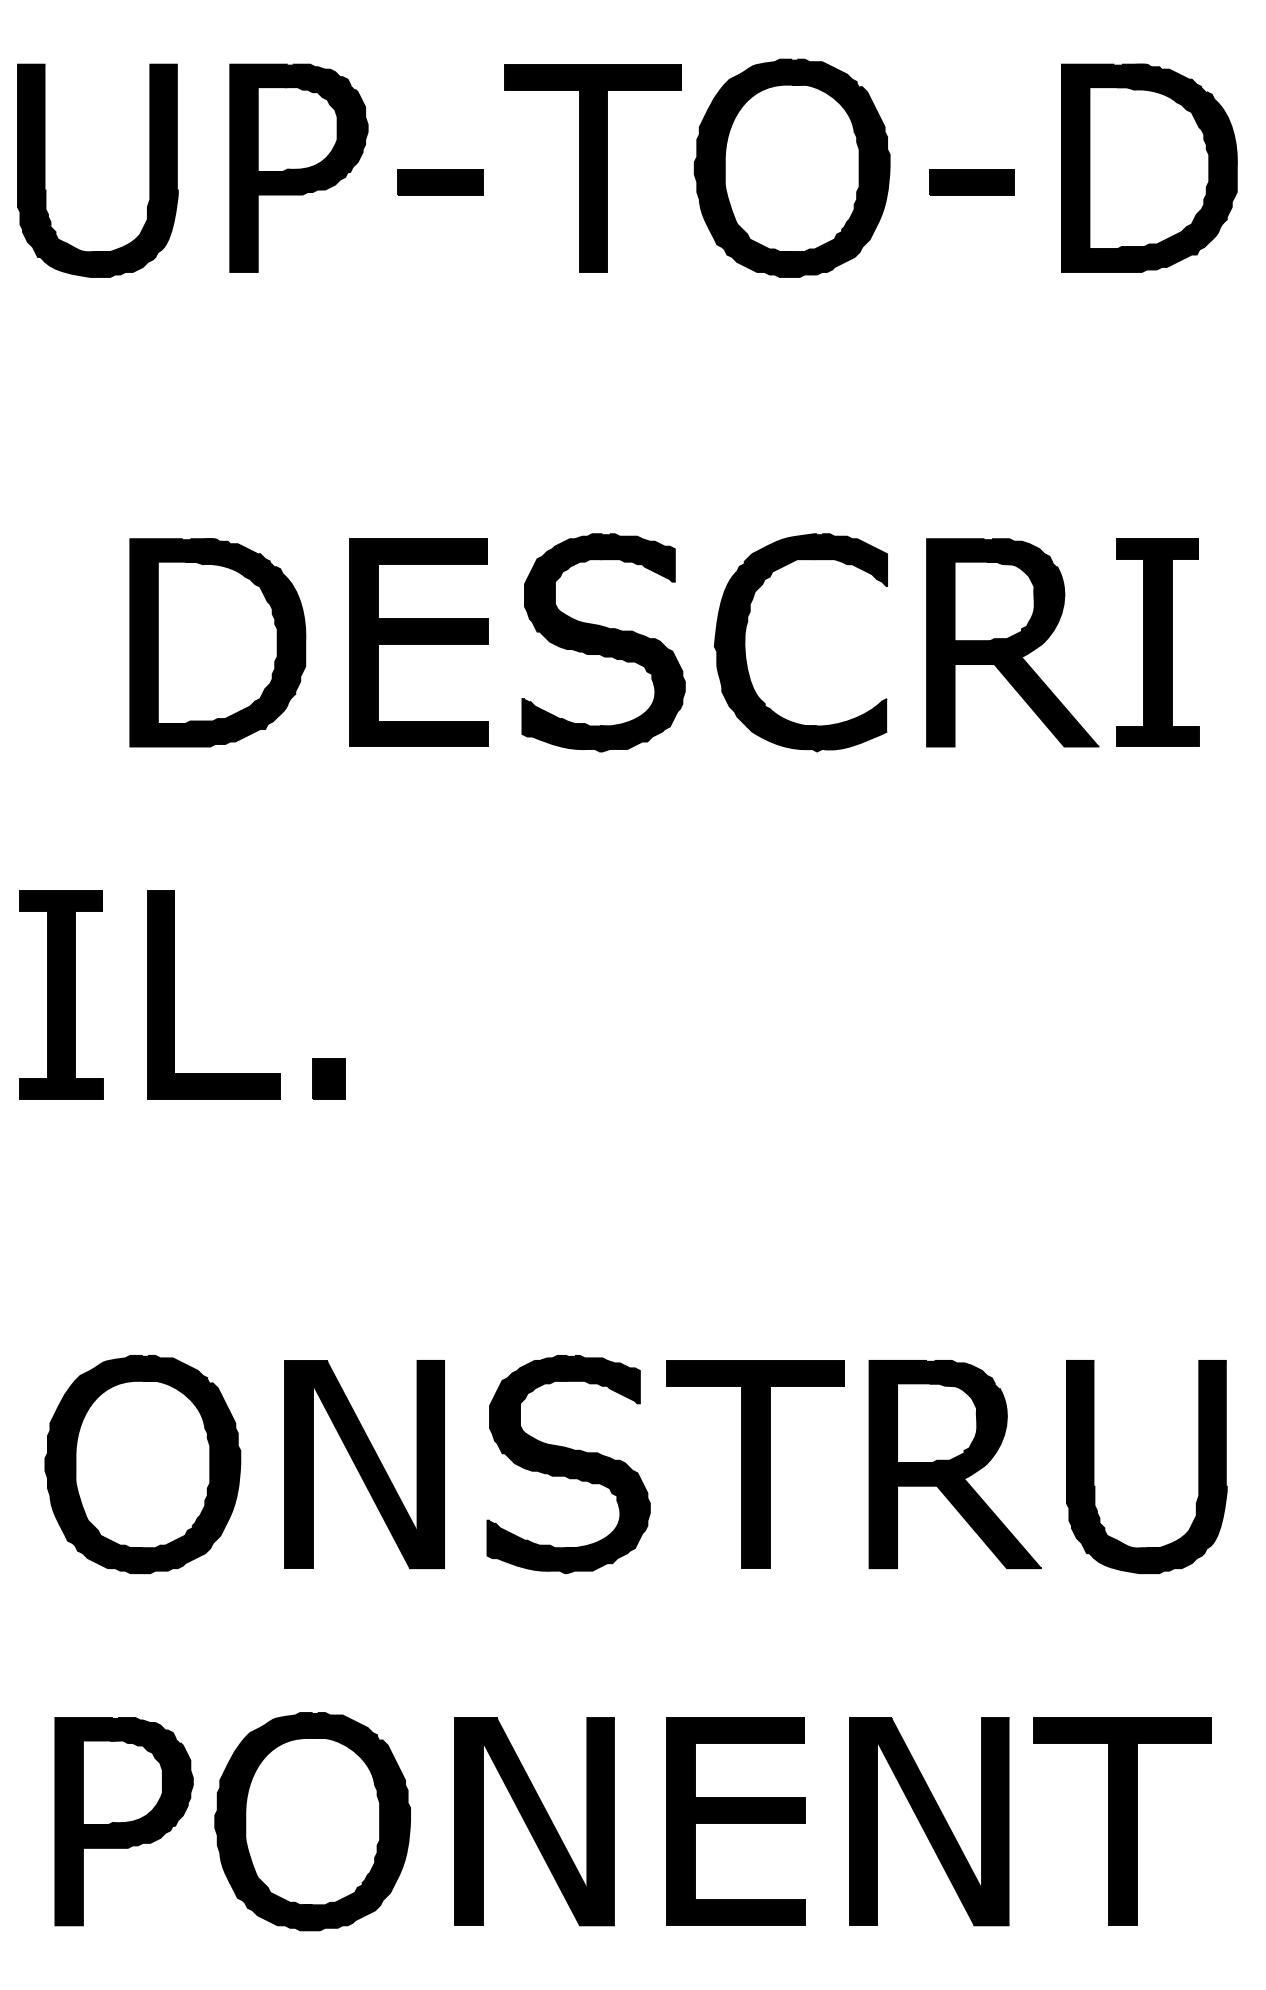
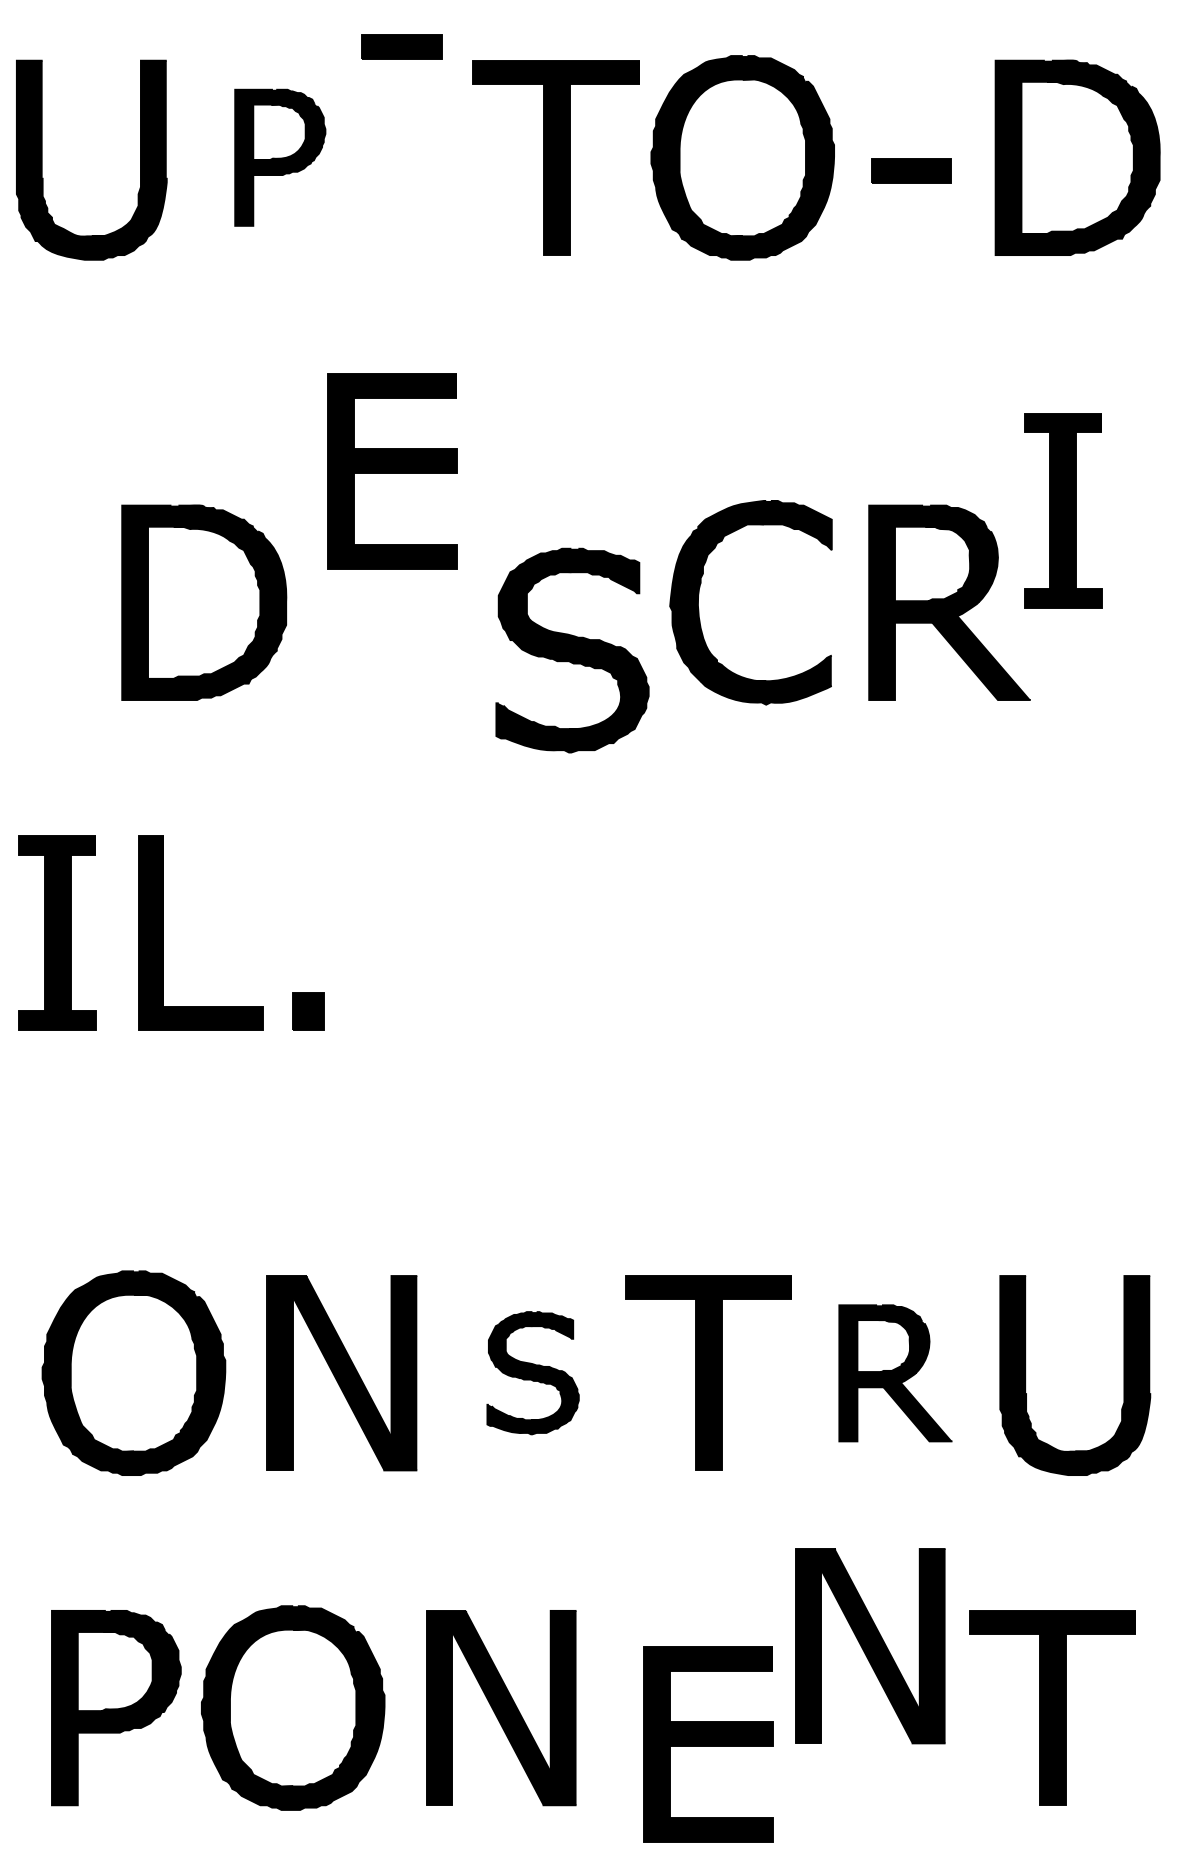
part: (298, 167) -> (279, 157), size x0.7
part: (440, 182) -> (402, 47), moved
part: (418, 642) -> (392, 471), moved
part: (603, 642) -> (572, 650), moved
part: (1157, 642) -> (1062, 510), moved
part: (568, 1464) -> (533, 1373), size x0.6
part: (954, 1464) -> (894, 1373), size x0.7
part: (735, 1821) -> (708, 1744), moved
part: (929, 1821) -> (870, 1646), moved

